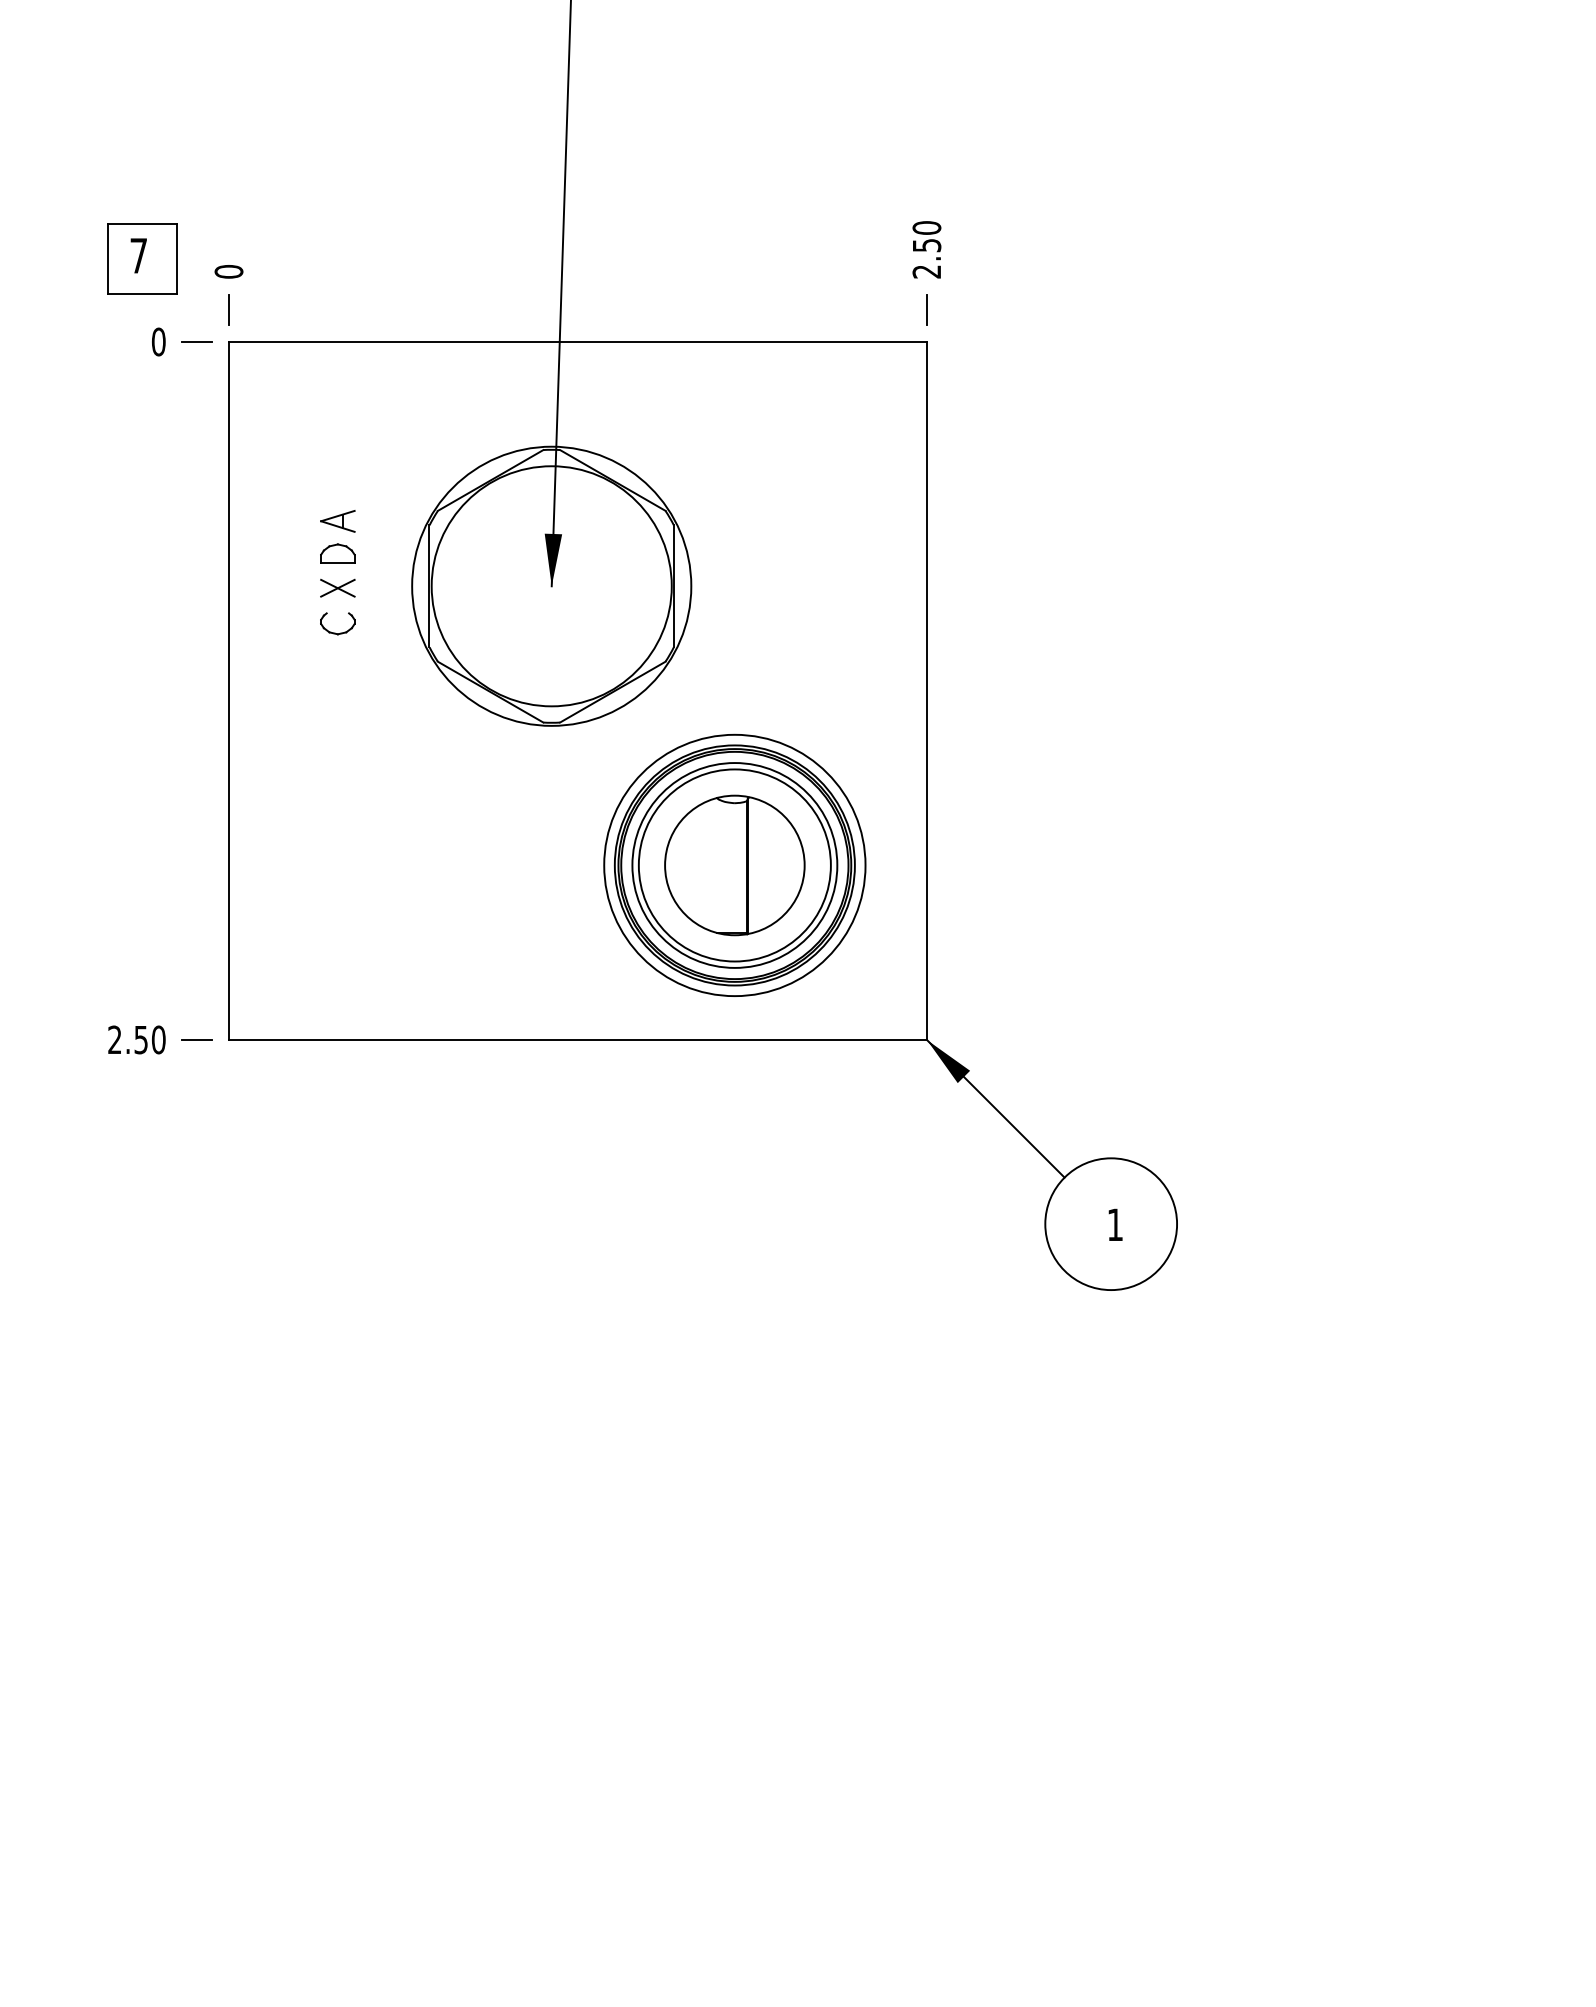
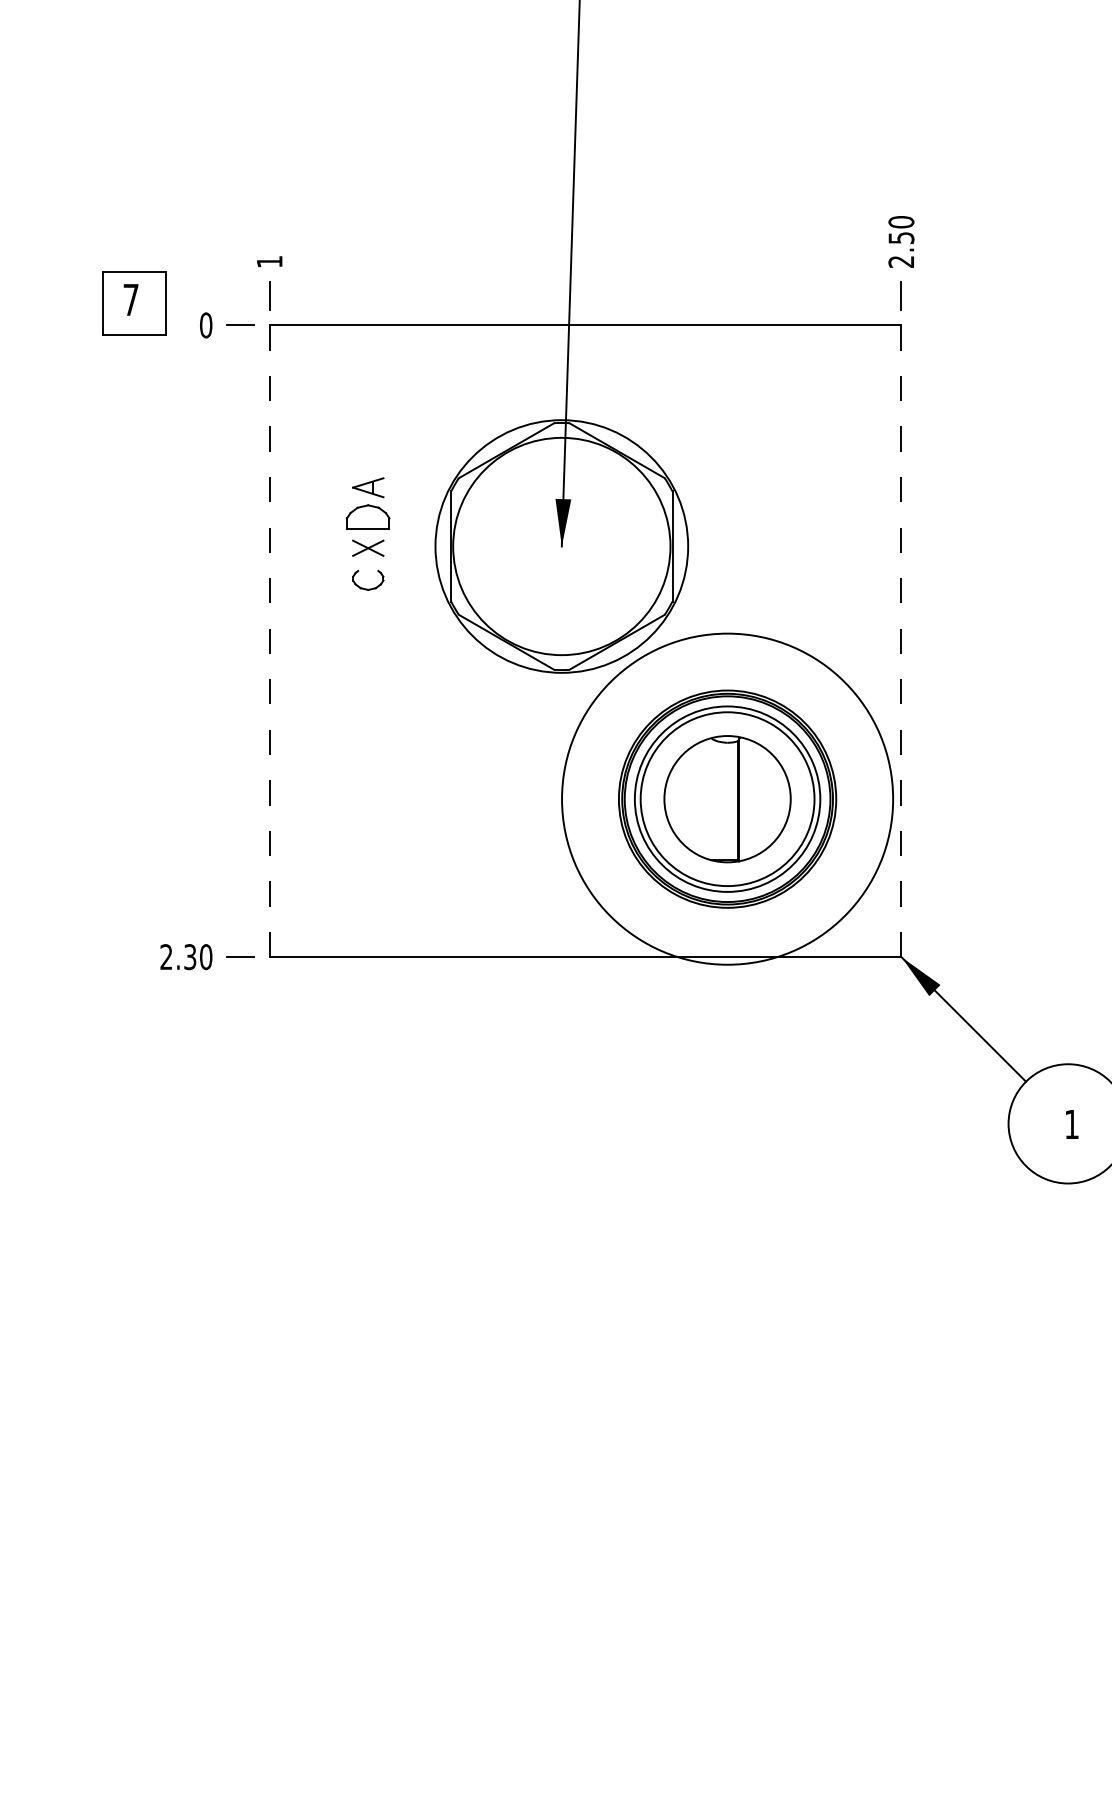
part: (142, 258) -> (134, 302), moved
text: (228, 271) -> (269, 261), 0 -> 1
part: (337, 553) -> (367, 516), size x1.4
line: (229, 691) -> (270, 641), solid -> dashed
line: (926, 691) -> (901, 641), solid -> dashed
circle: (734, 865) -> (727, 799), size x1.4
text: (141, 1039) -> (190, 956), 2.50 -> 2.30

